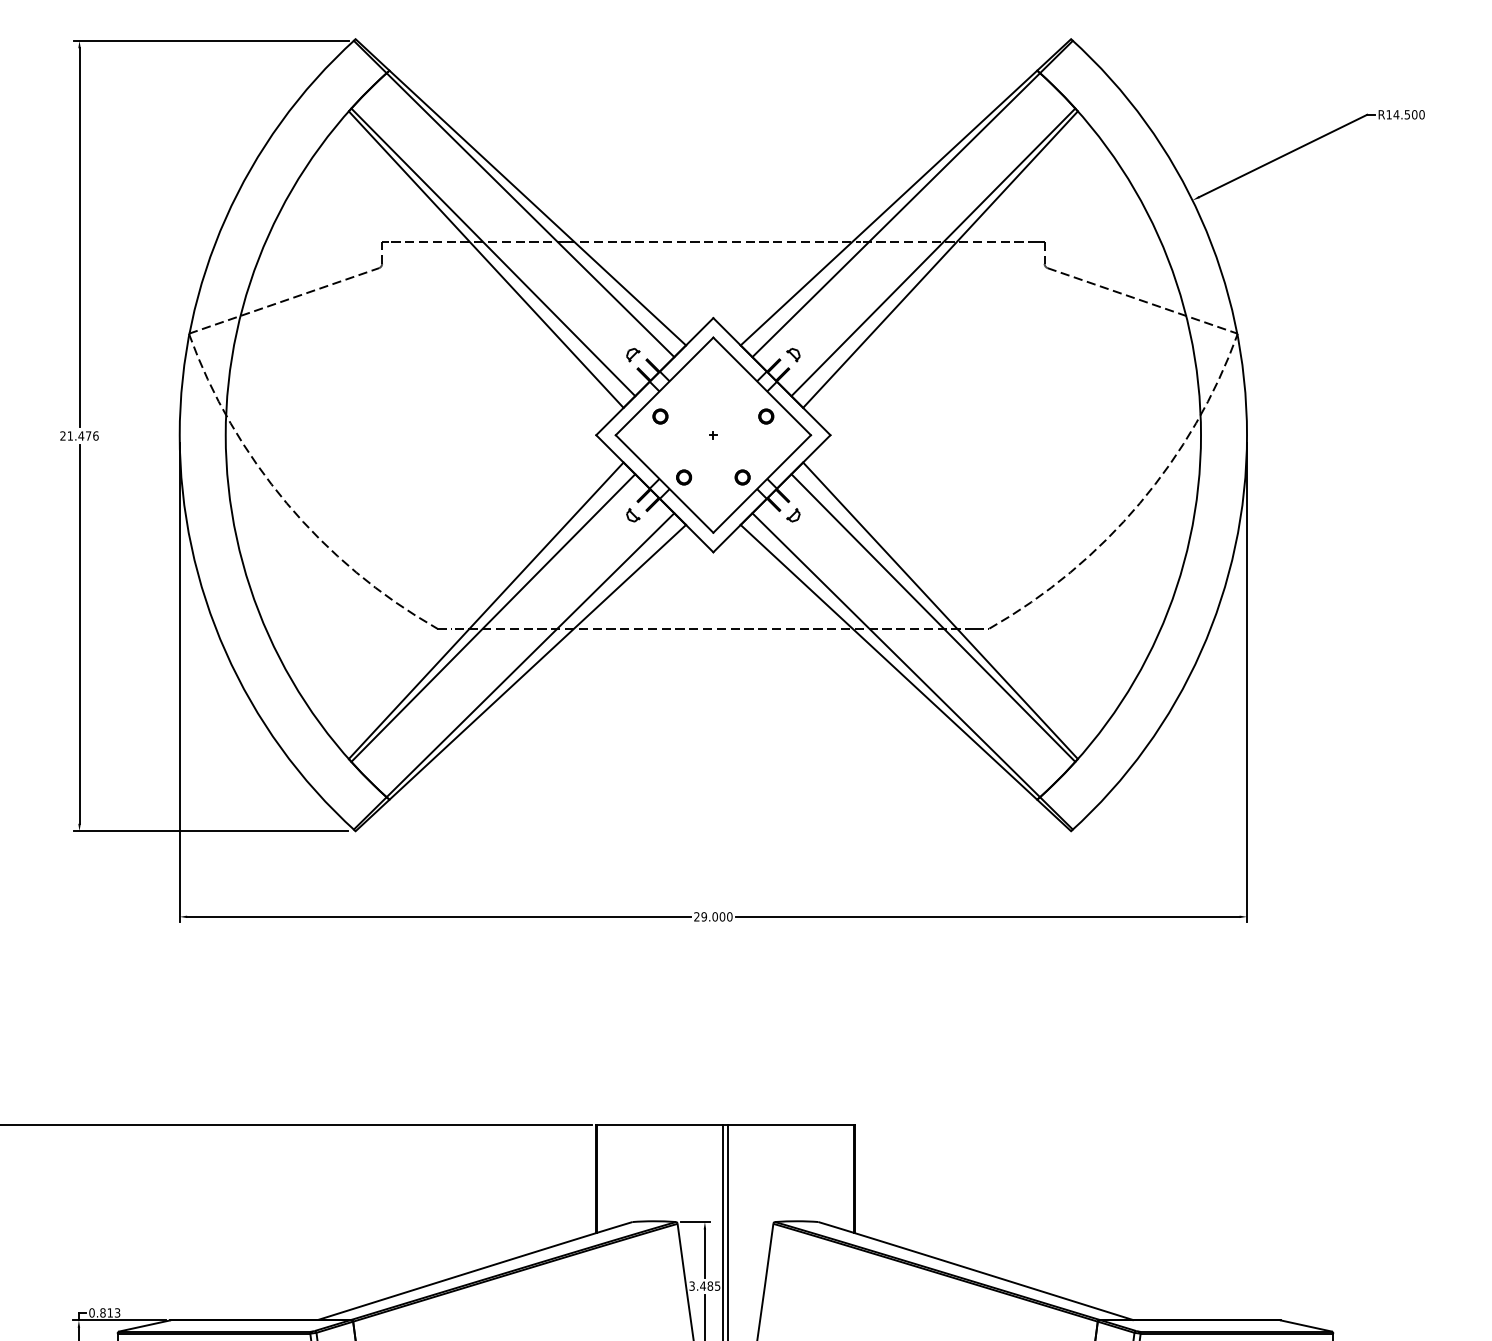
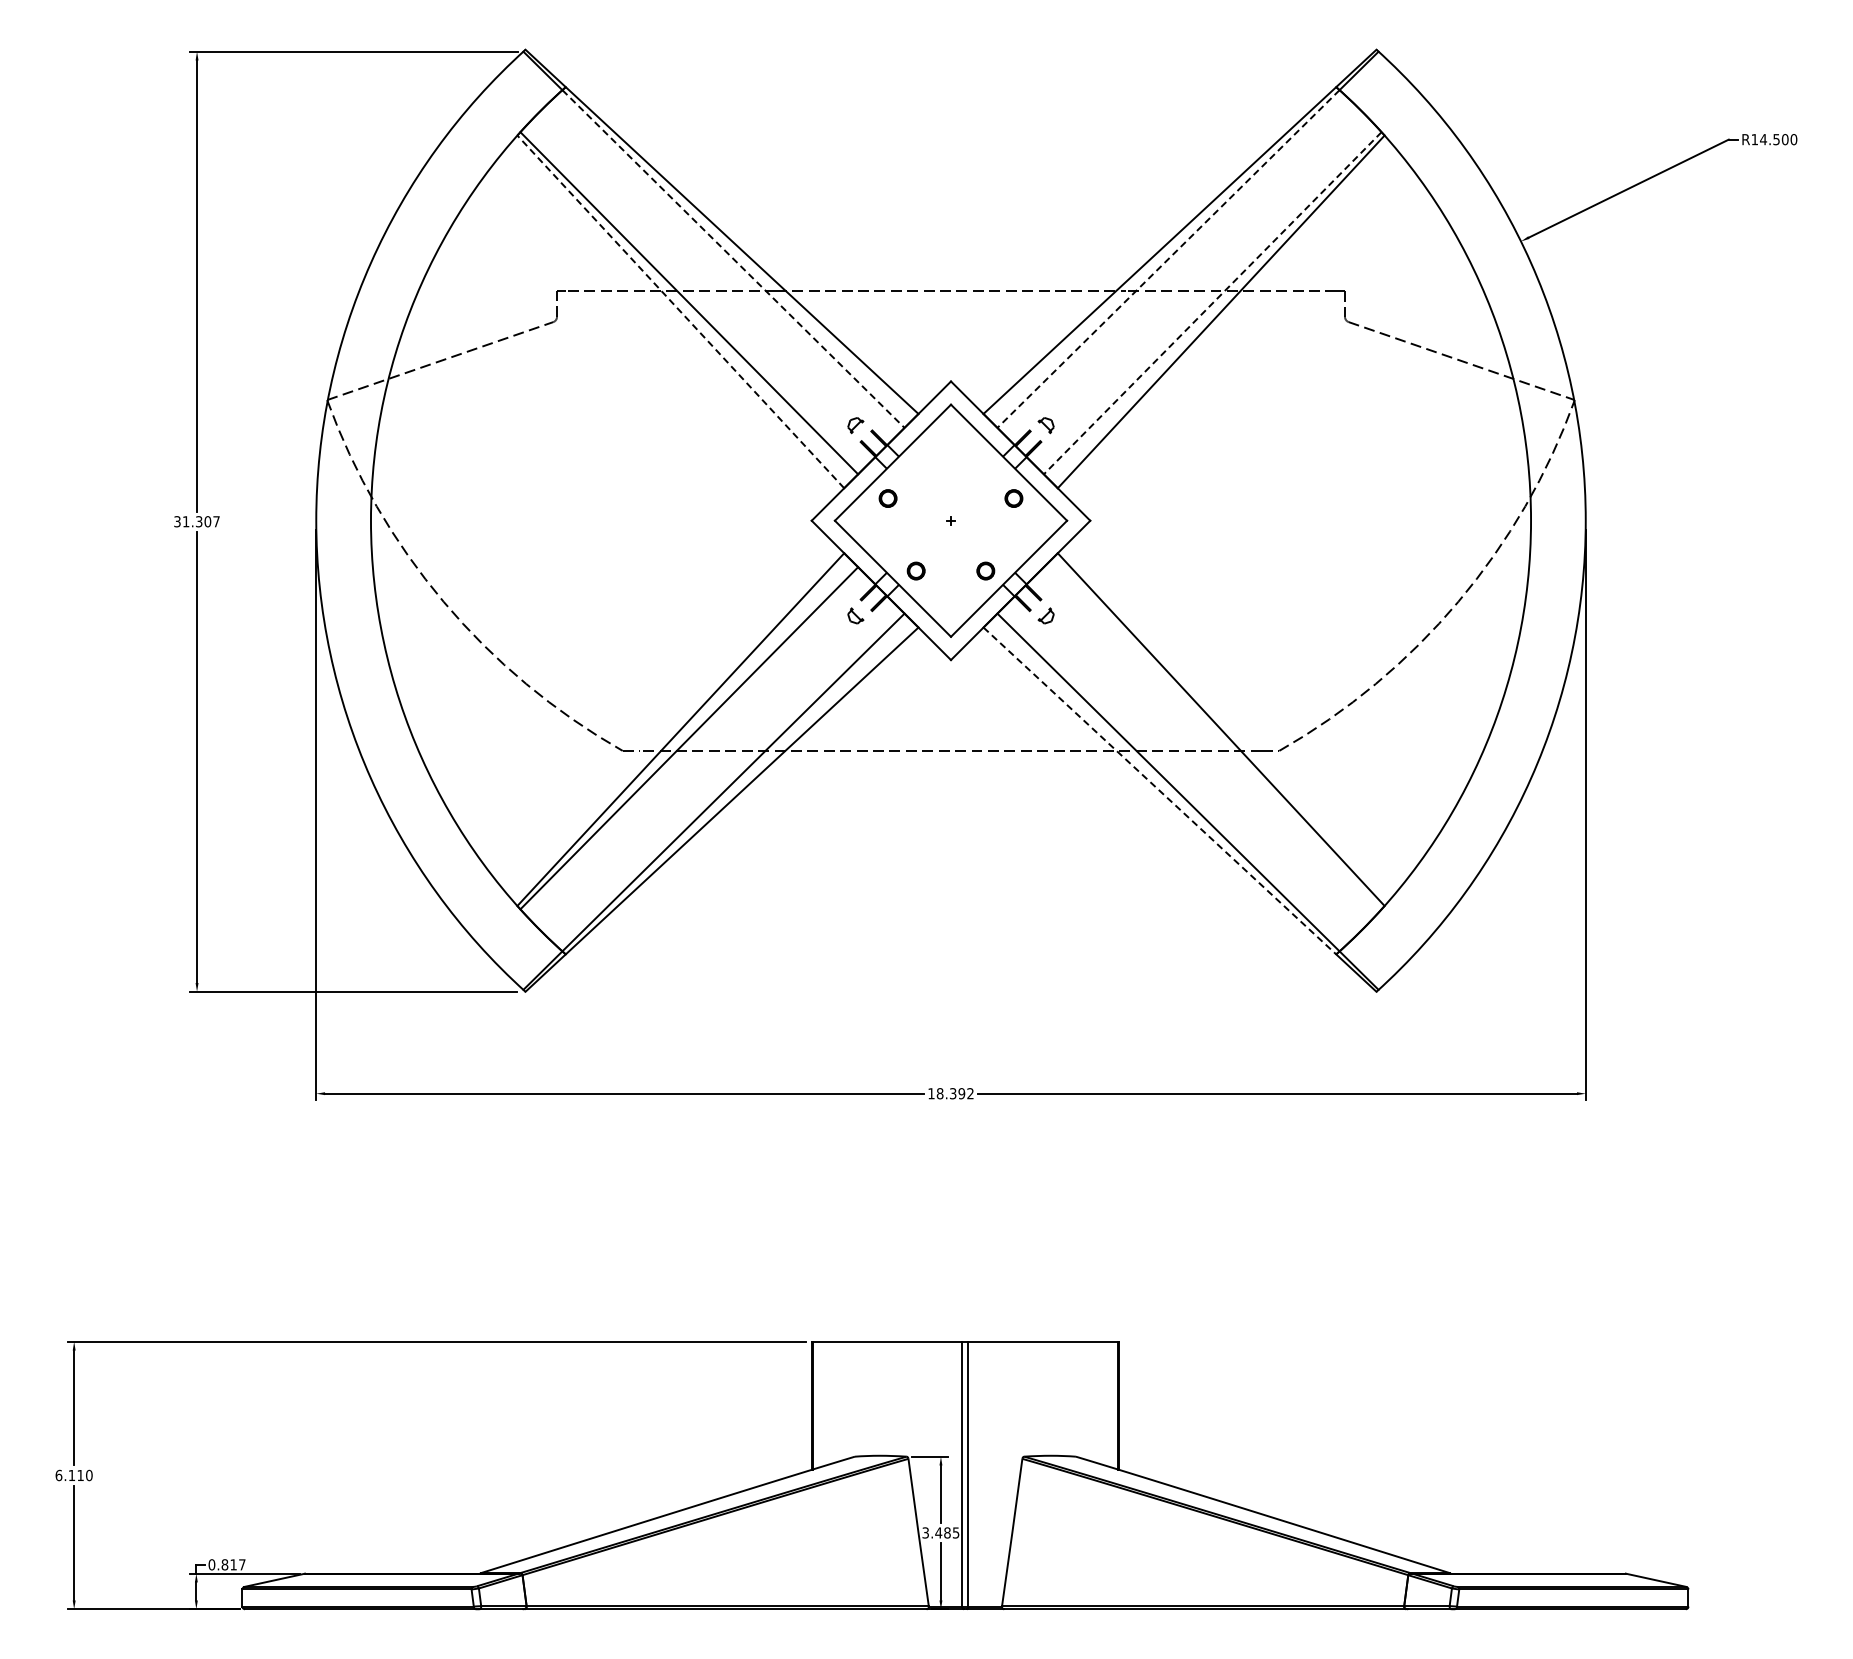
line: (530, 215) -> (733, 259), solid -> dashed
line: (896, 215) -> (1168, 259), solid -> dashed
line: (933, 252) -> (1212, 303), solid -> dashed
line: (485, 259) -> (680, 311), solid -> dashed
text: (79, 435) -> (196, 521), 21.476 -> 31.307
line: (933, 618) -> (1212, 738), removed
line: (889, 662) -> (1160, 791), solid -> dashed
text: (712, 916) -> (950, 1093), 29.000 -> 18.392
text: (117, 1312) -> (242, 1564), 0.813 -> 0.817

